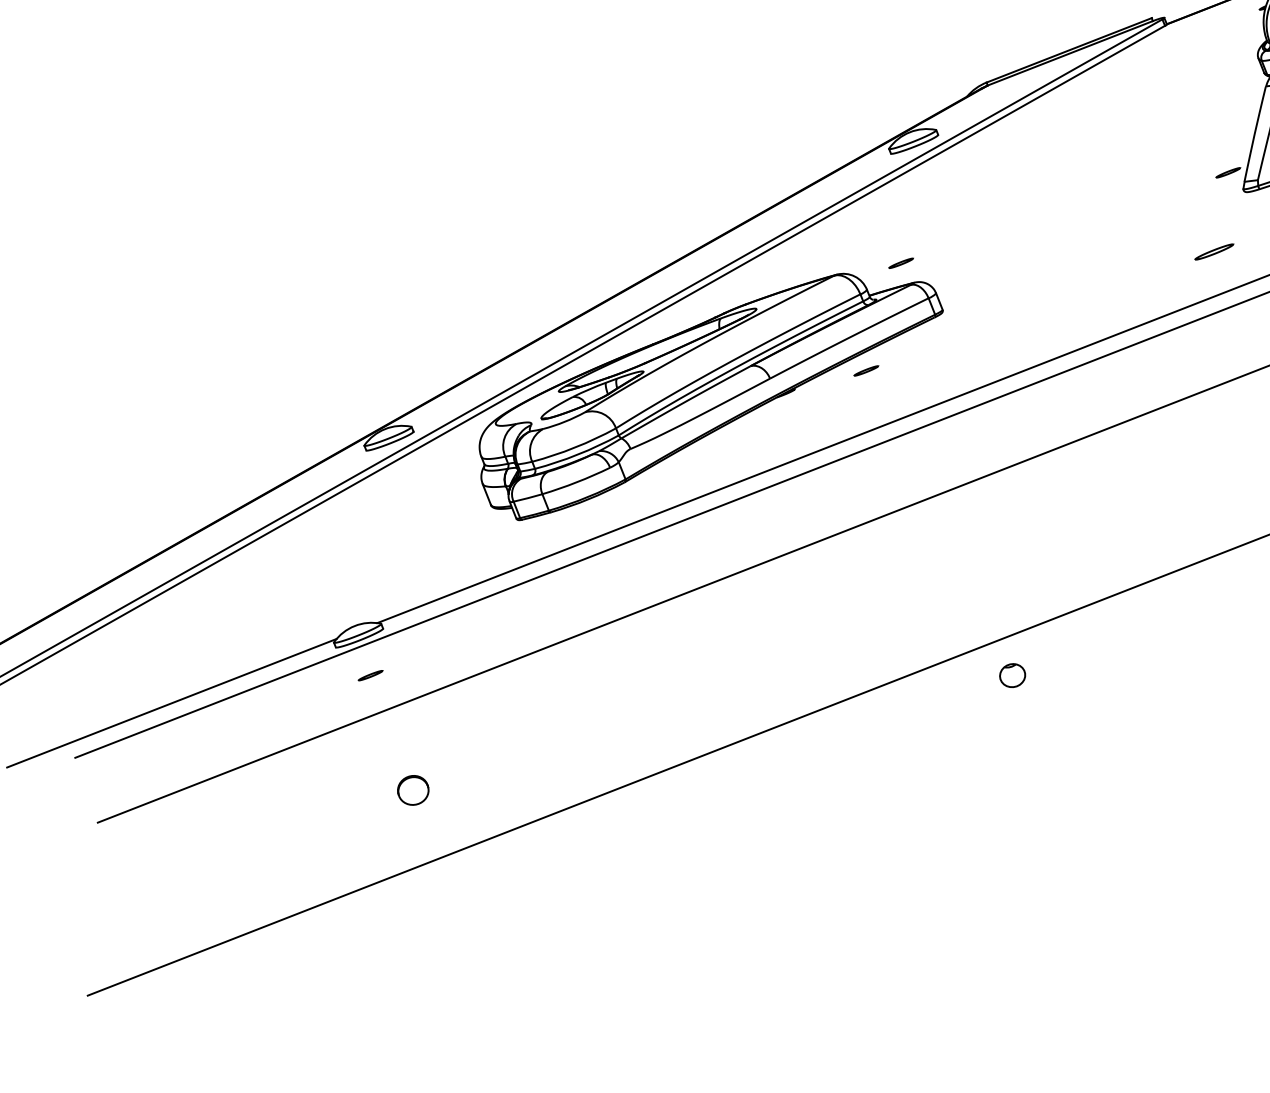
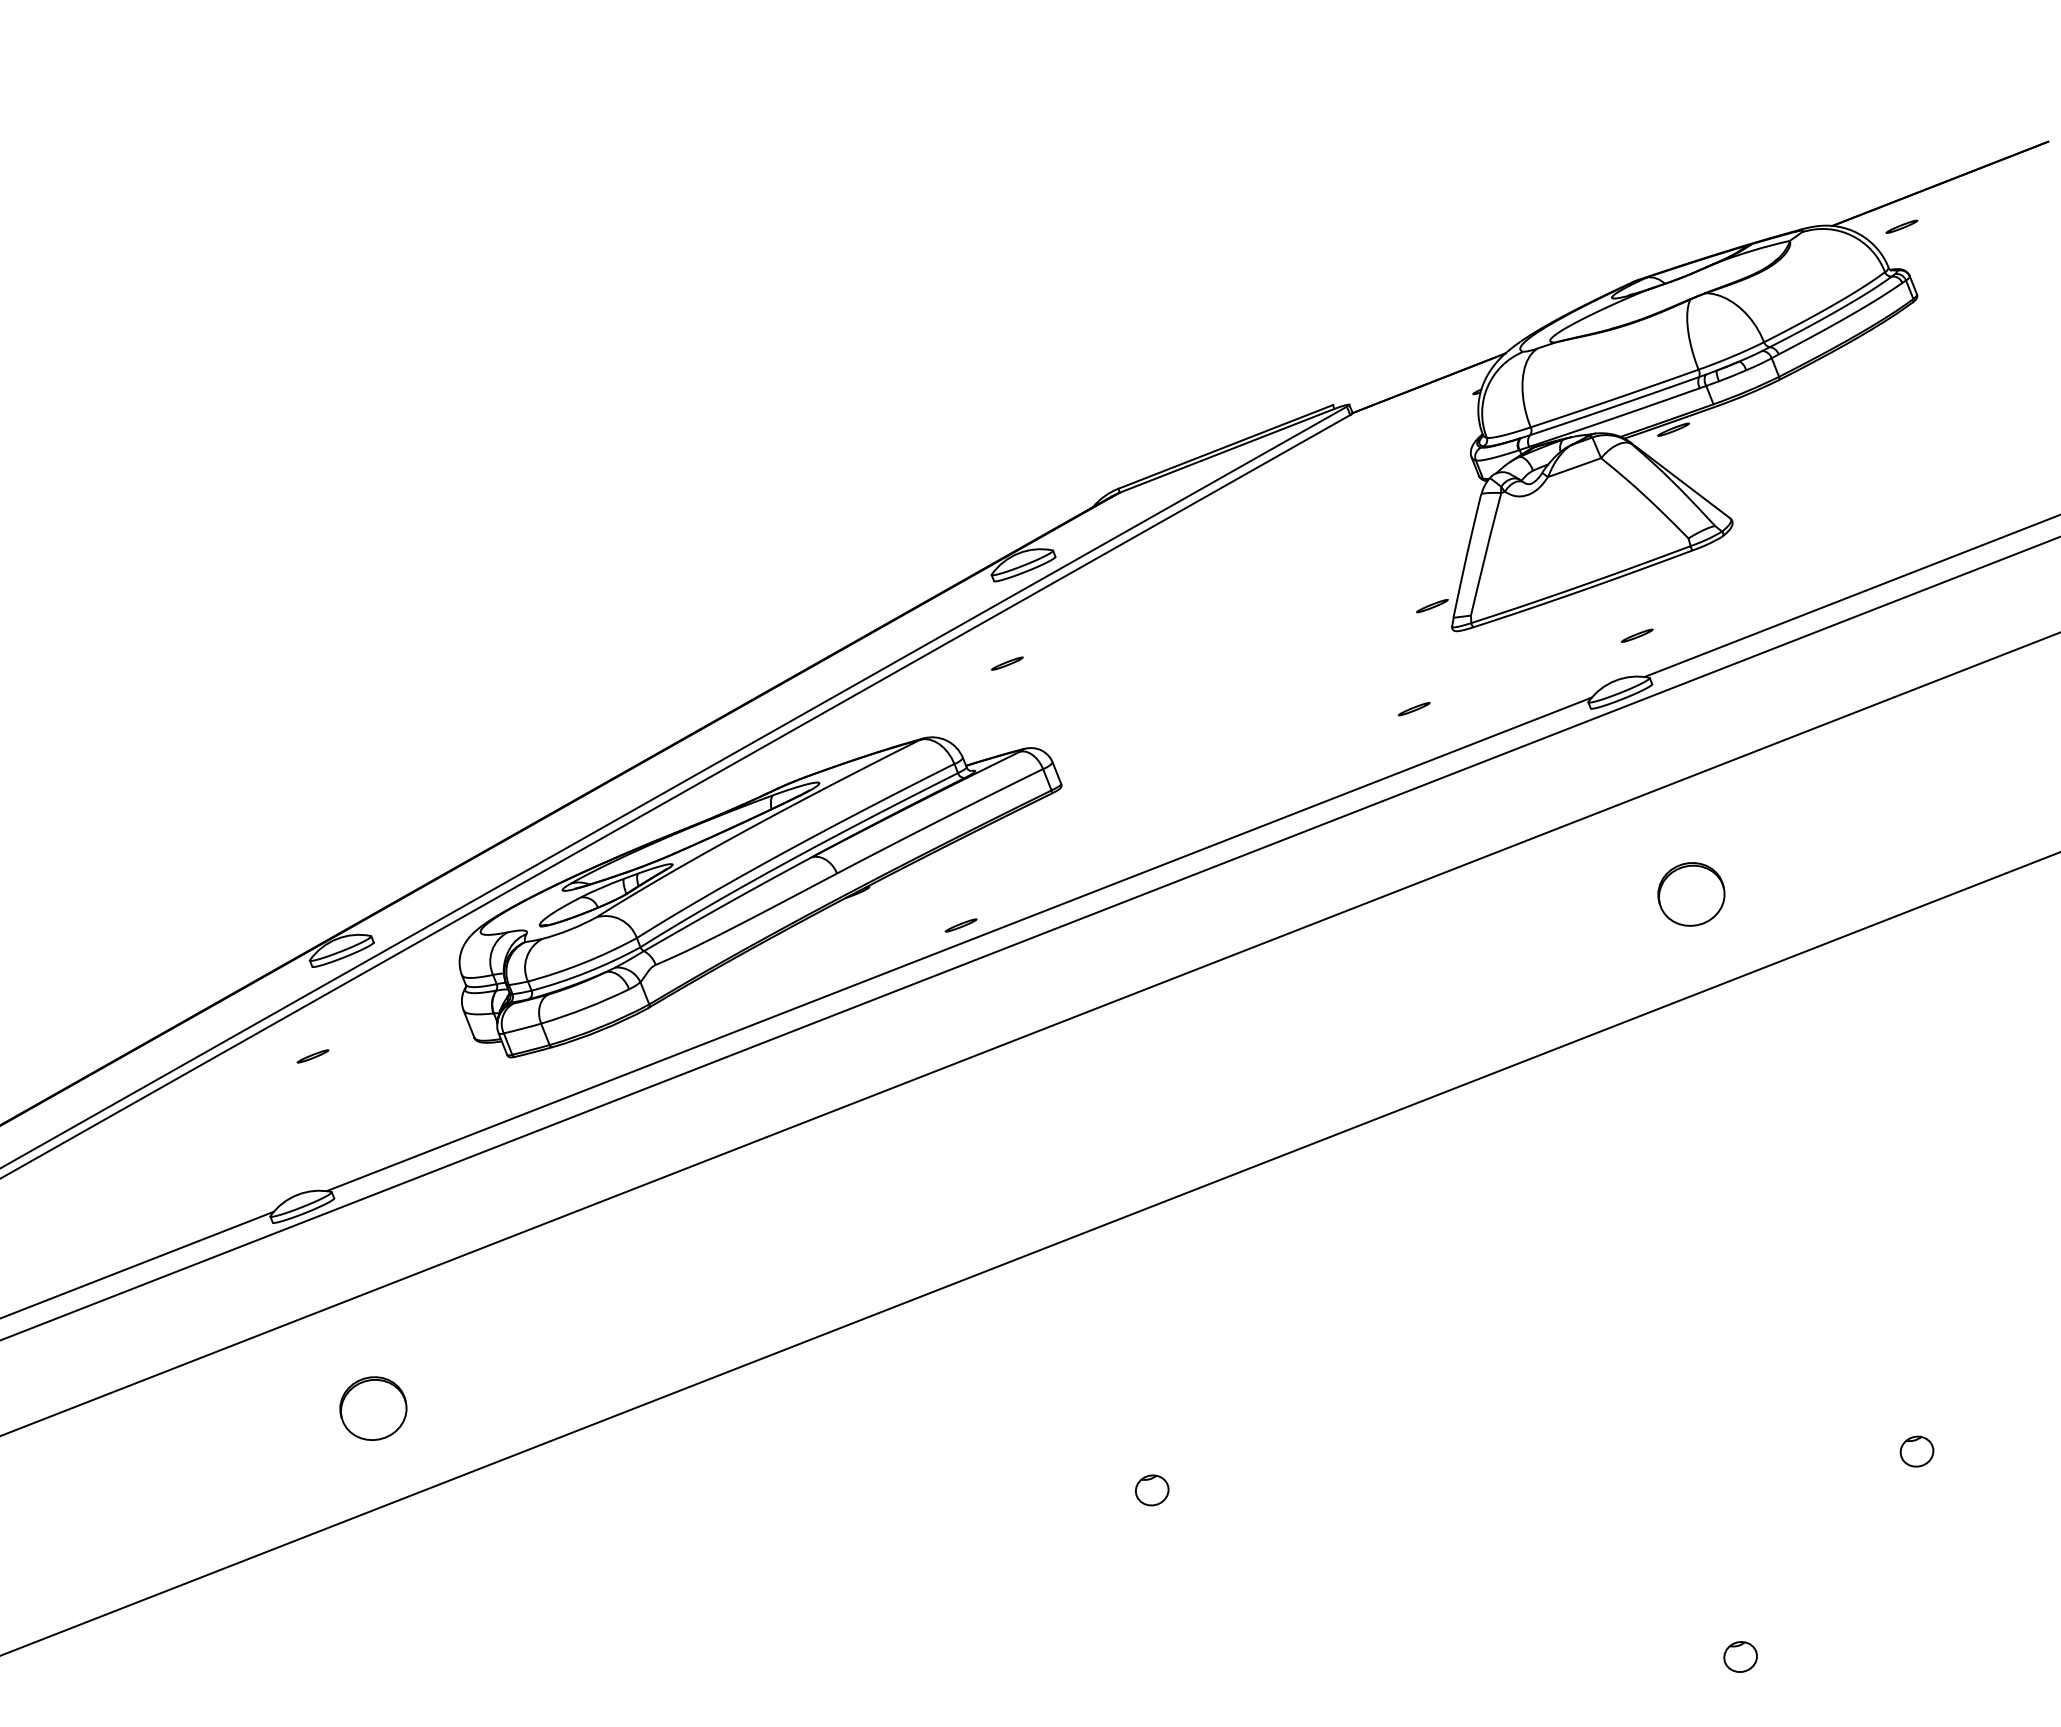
part: (1213, 252) -> (1413, 709), size x0.62
part: (900, 263) -> (1006, 663), moved
part: (865, 370) -> (960, 925), moved
part: (370, 675) -> (312, 1056), moved
part: (1012, 675) -> (1152, 1490), moved
part: (413, 790) -> (373, 1408), size x1.67

